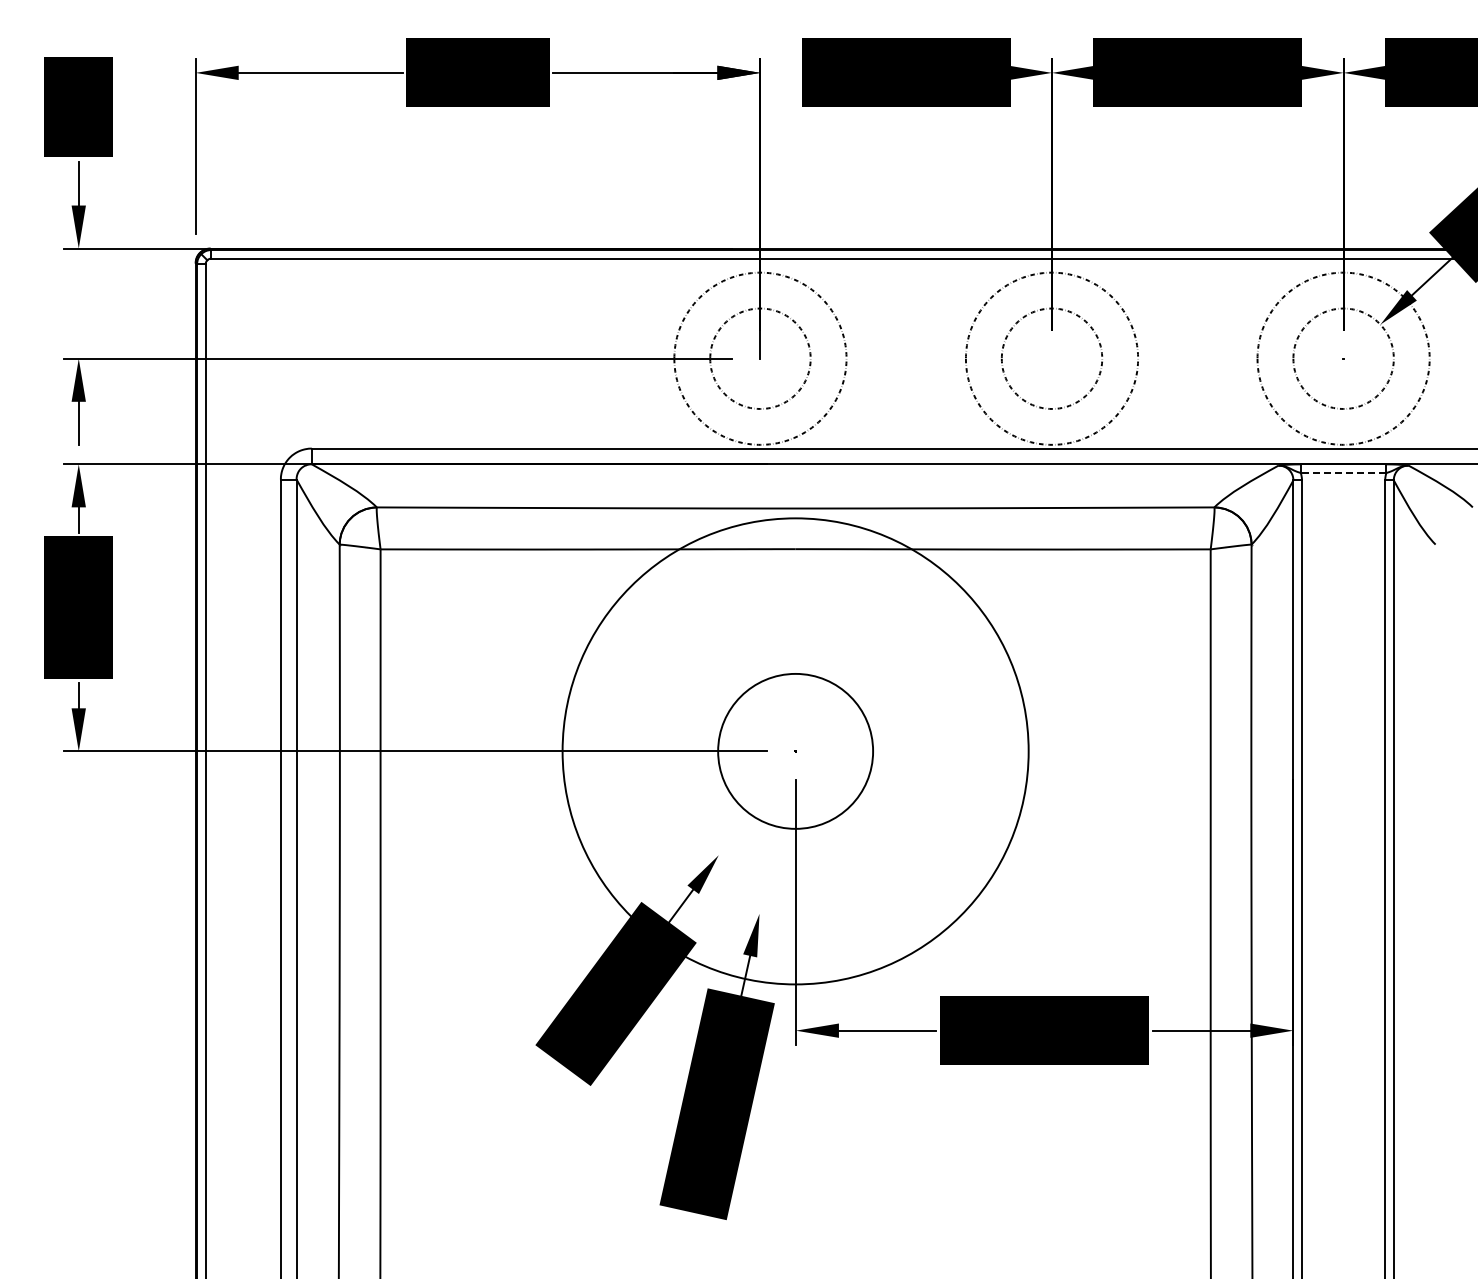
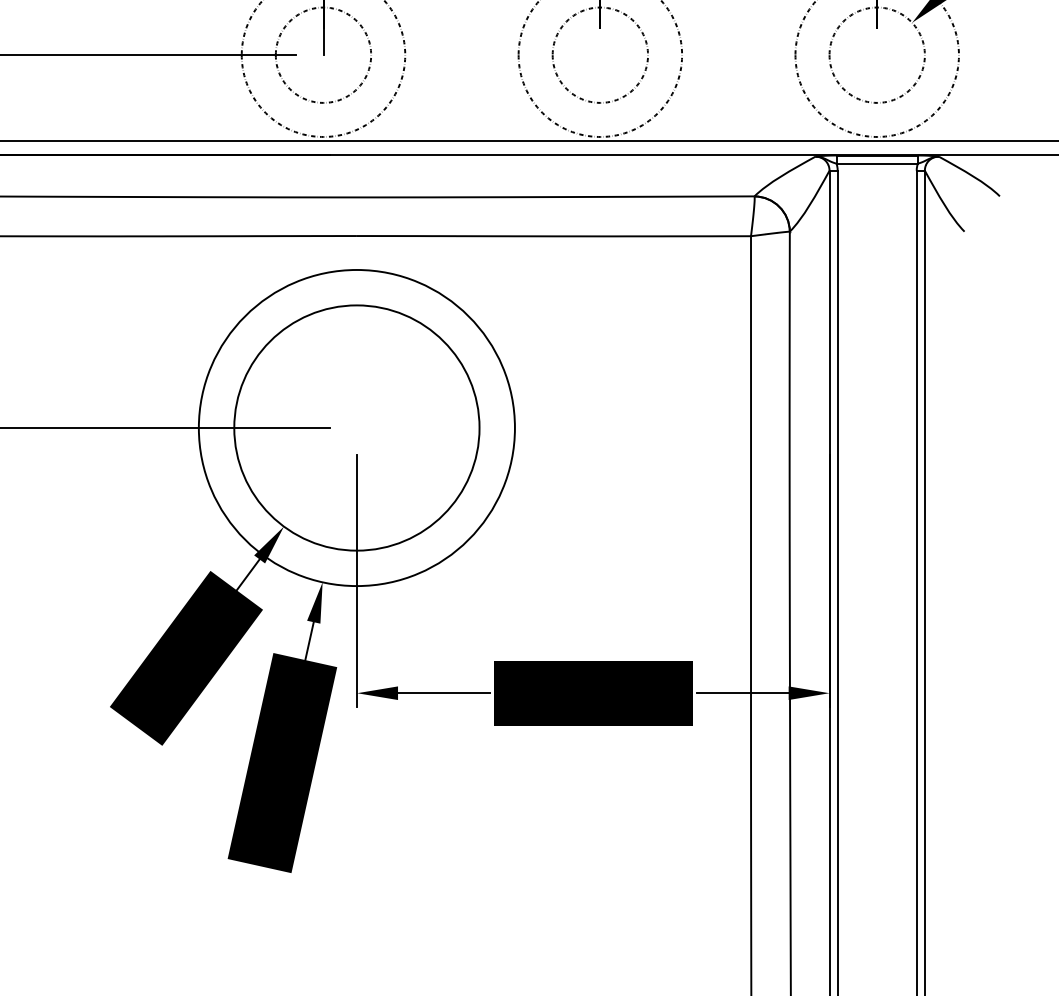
line: (1343, 472) -> (877, 163), dashed -> solid
circle: (795, 750) -> (356, 427), size x0.71
circle: (795, 751) -> (356, 428), size x1.67

